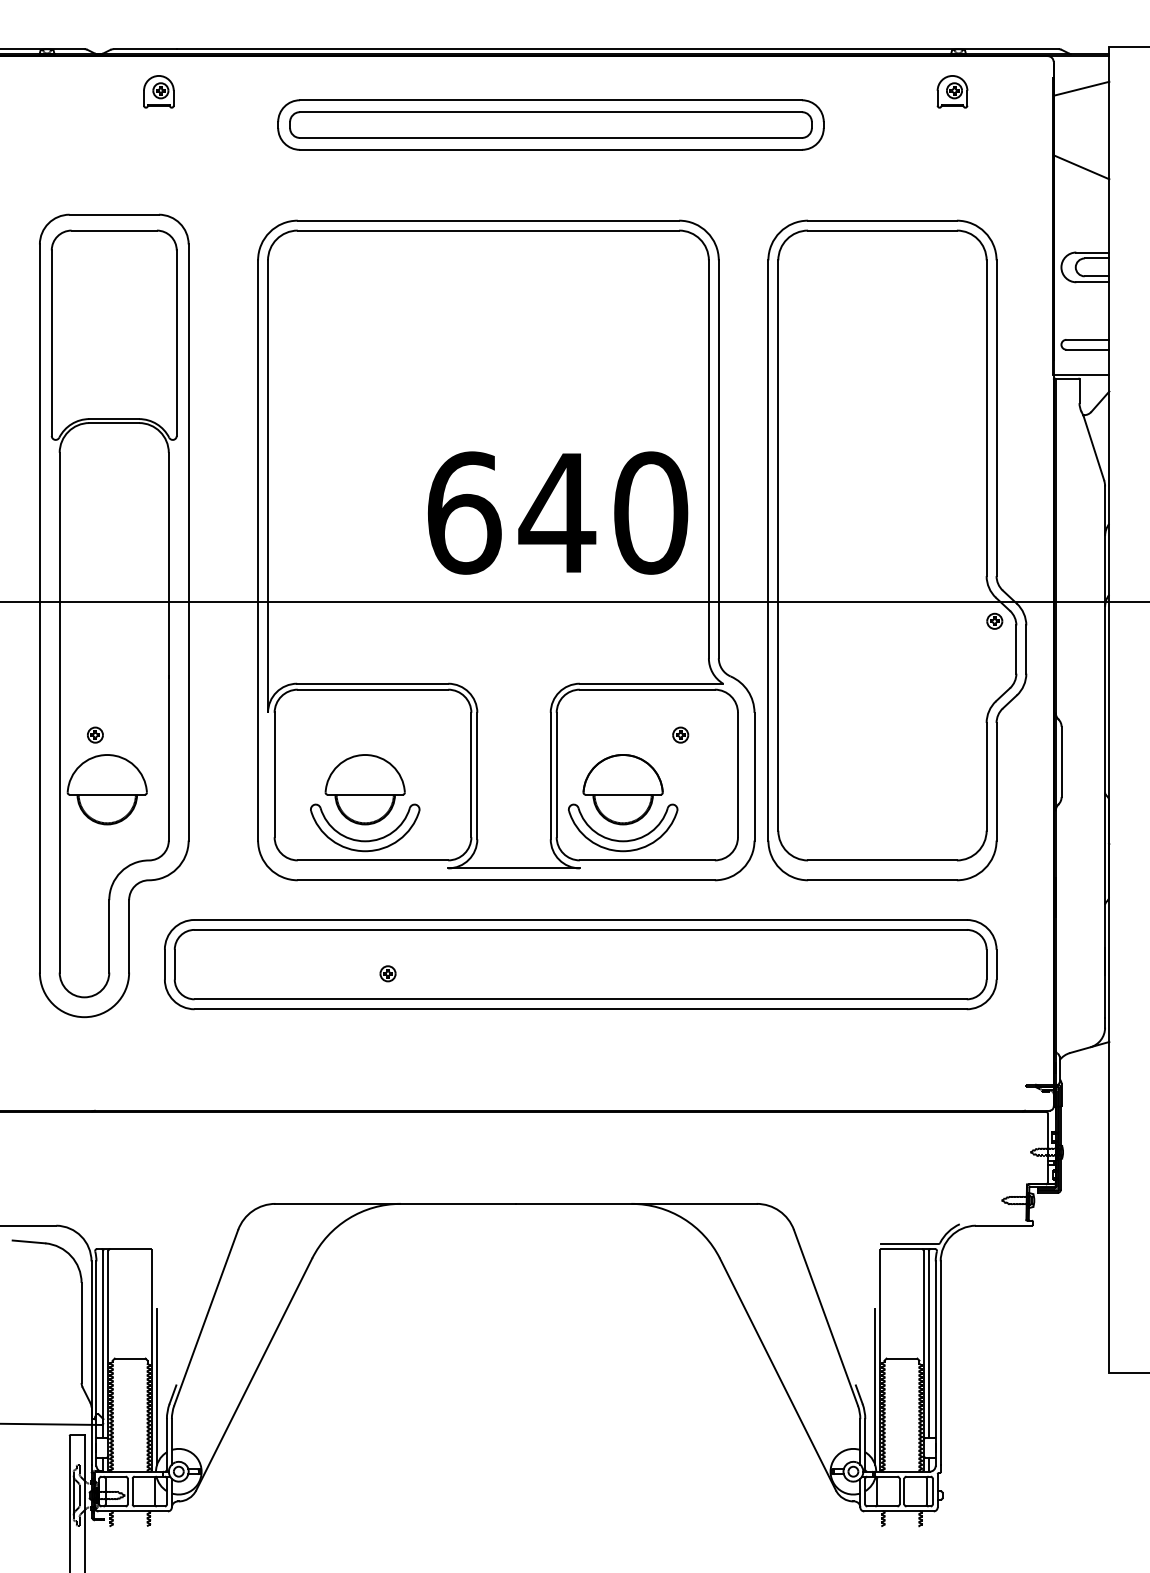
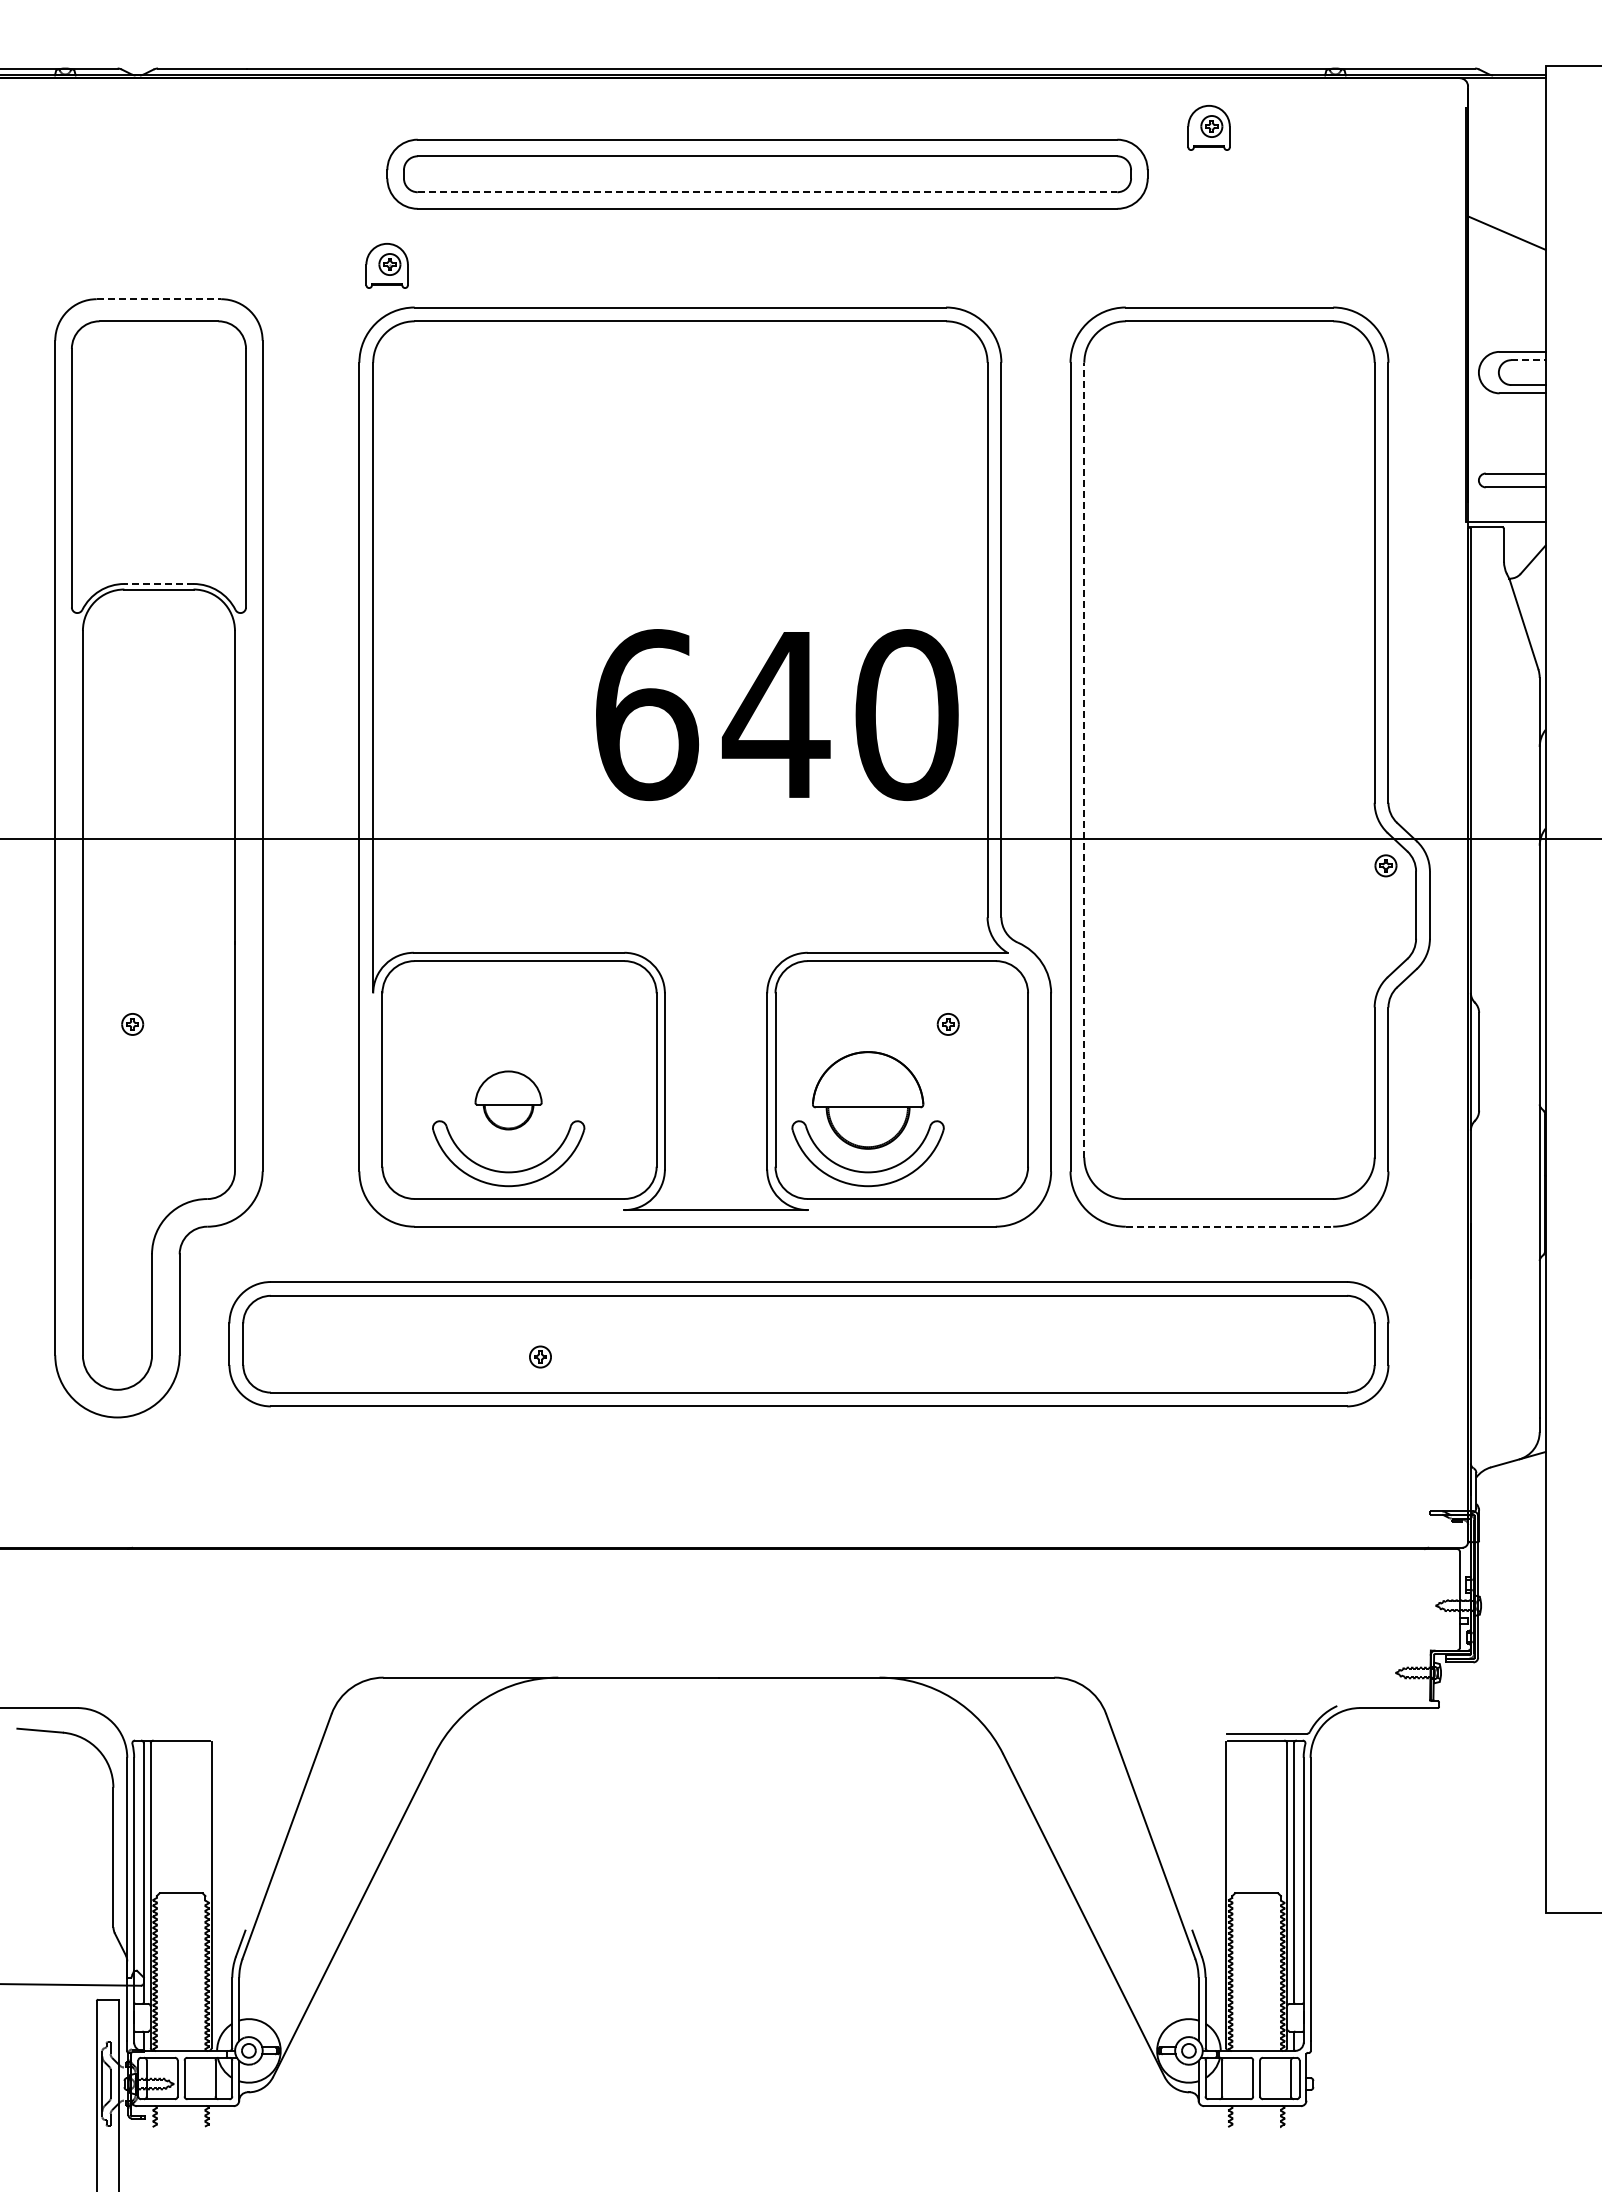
line: (1081, 88) -> (1506, 123), removed
part: (158, 91) -> (386, 265), moved
part: (952, 91) -> (1208, 127), moved
line: (550, 138) -> (767, 192), solid -> dashed
line: (114, 214) -> (159, 299), solid -> dashed
line: (1097, 258) -> (1528, 360), solid -> dashed
line: (113, 419) -> (158, 584), solid -> dashed
line: (778, 545) -> (1084, 759), solid -> dashed
part: (107, 789) -> (149, 1100), removed
part: (365, 789) -> (508, 1100), size x0.6
line: (882, 880) -> (1229, 1226), solid -> dashed
line: (156, 1386) -> (218, 1932), removed
line: (875, 1386) -> (1219, 1932), removed

